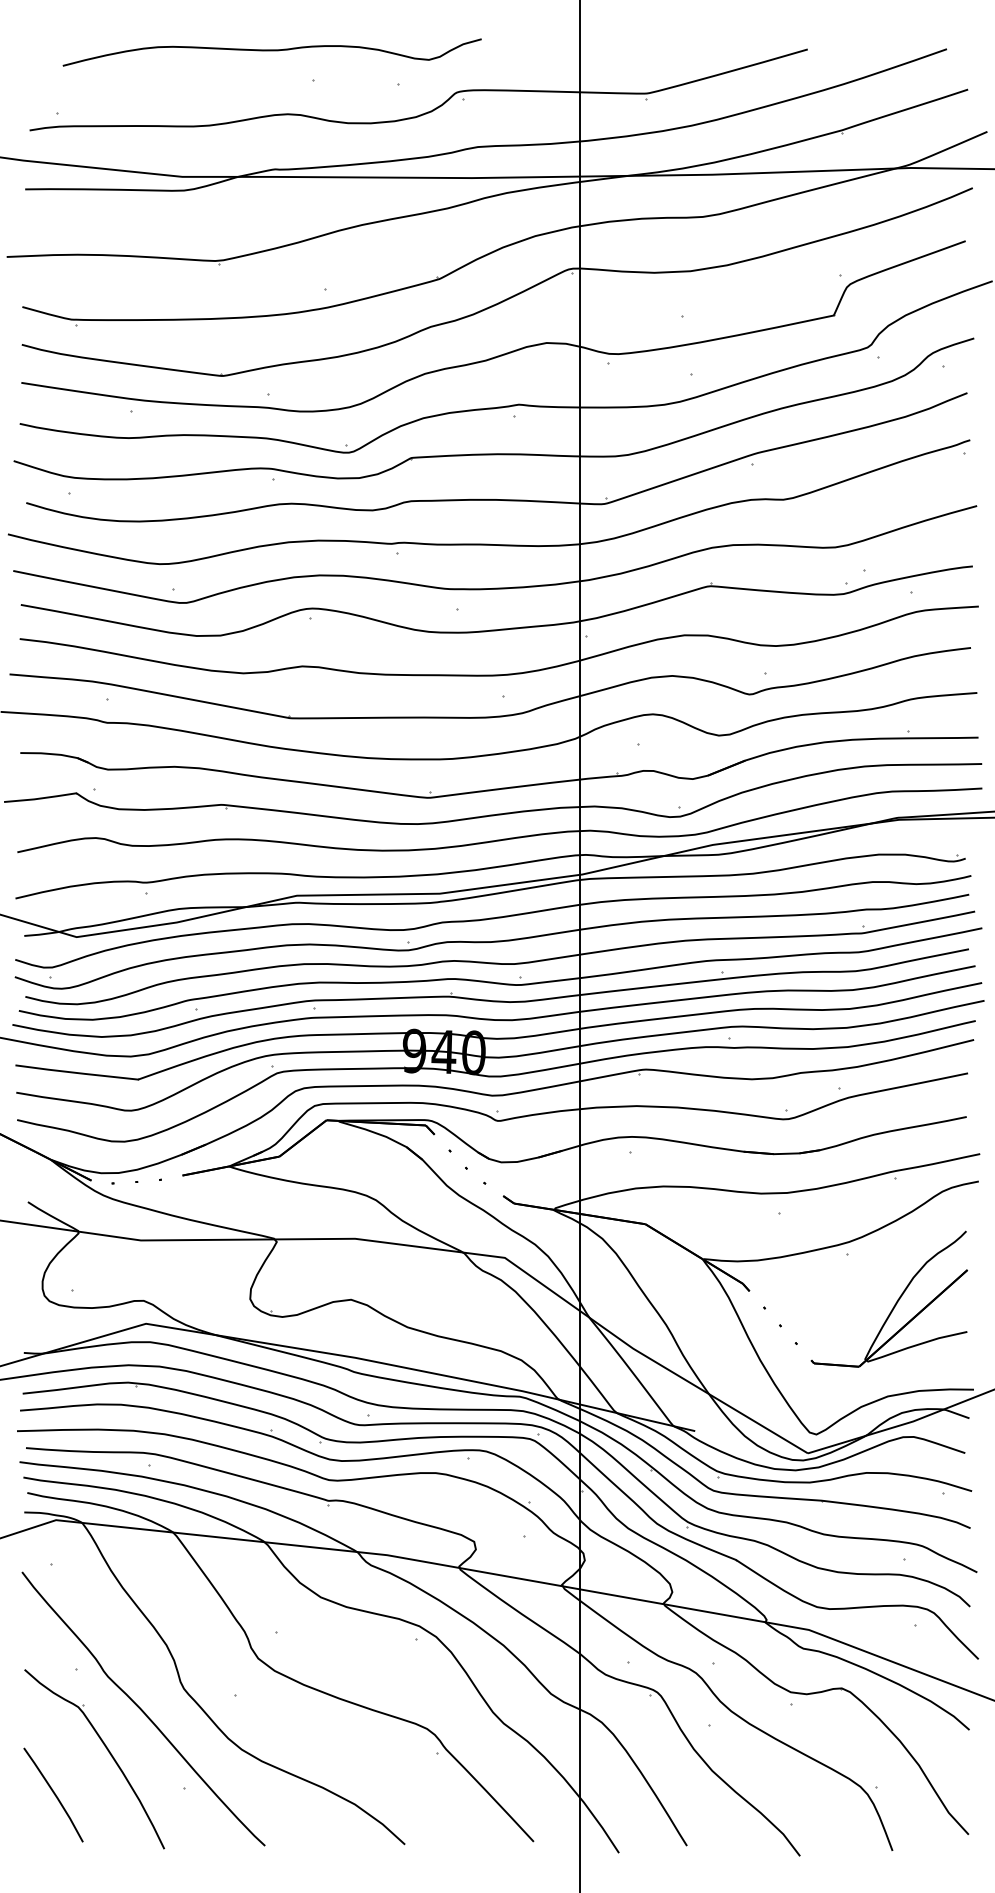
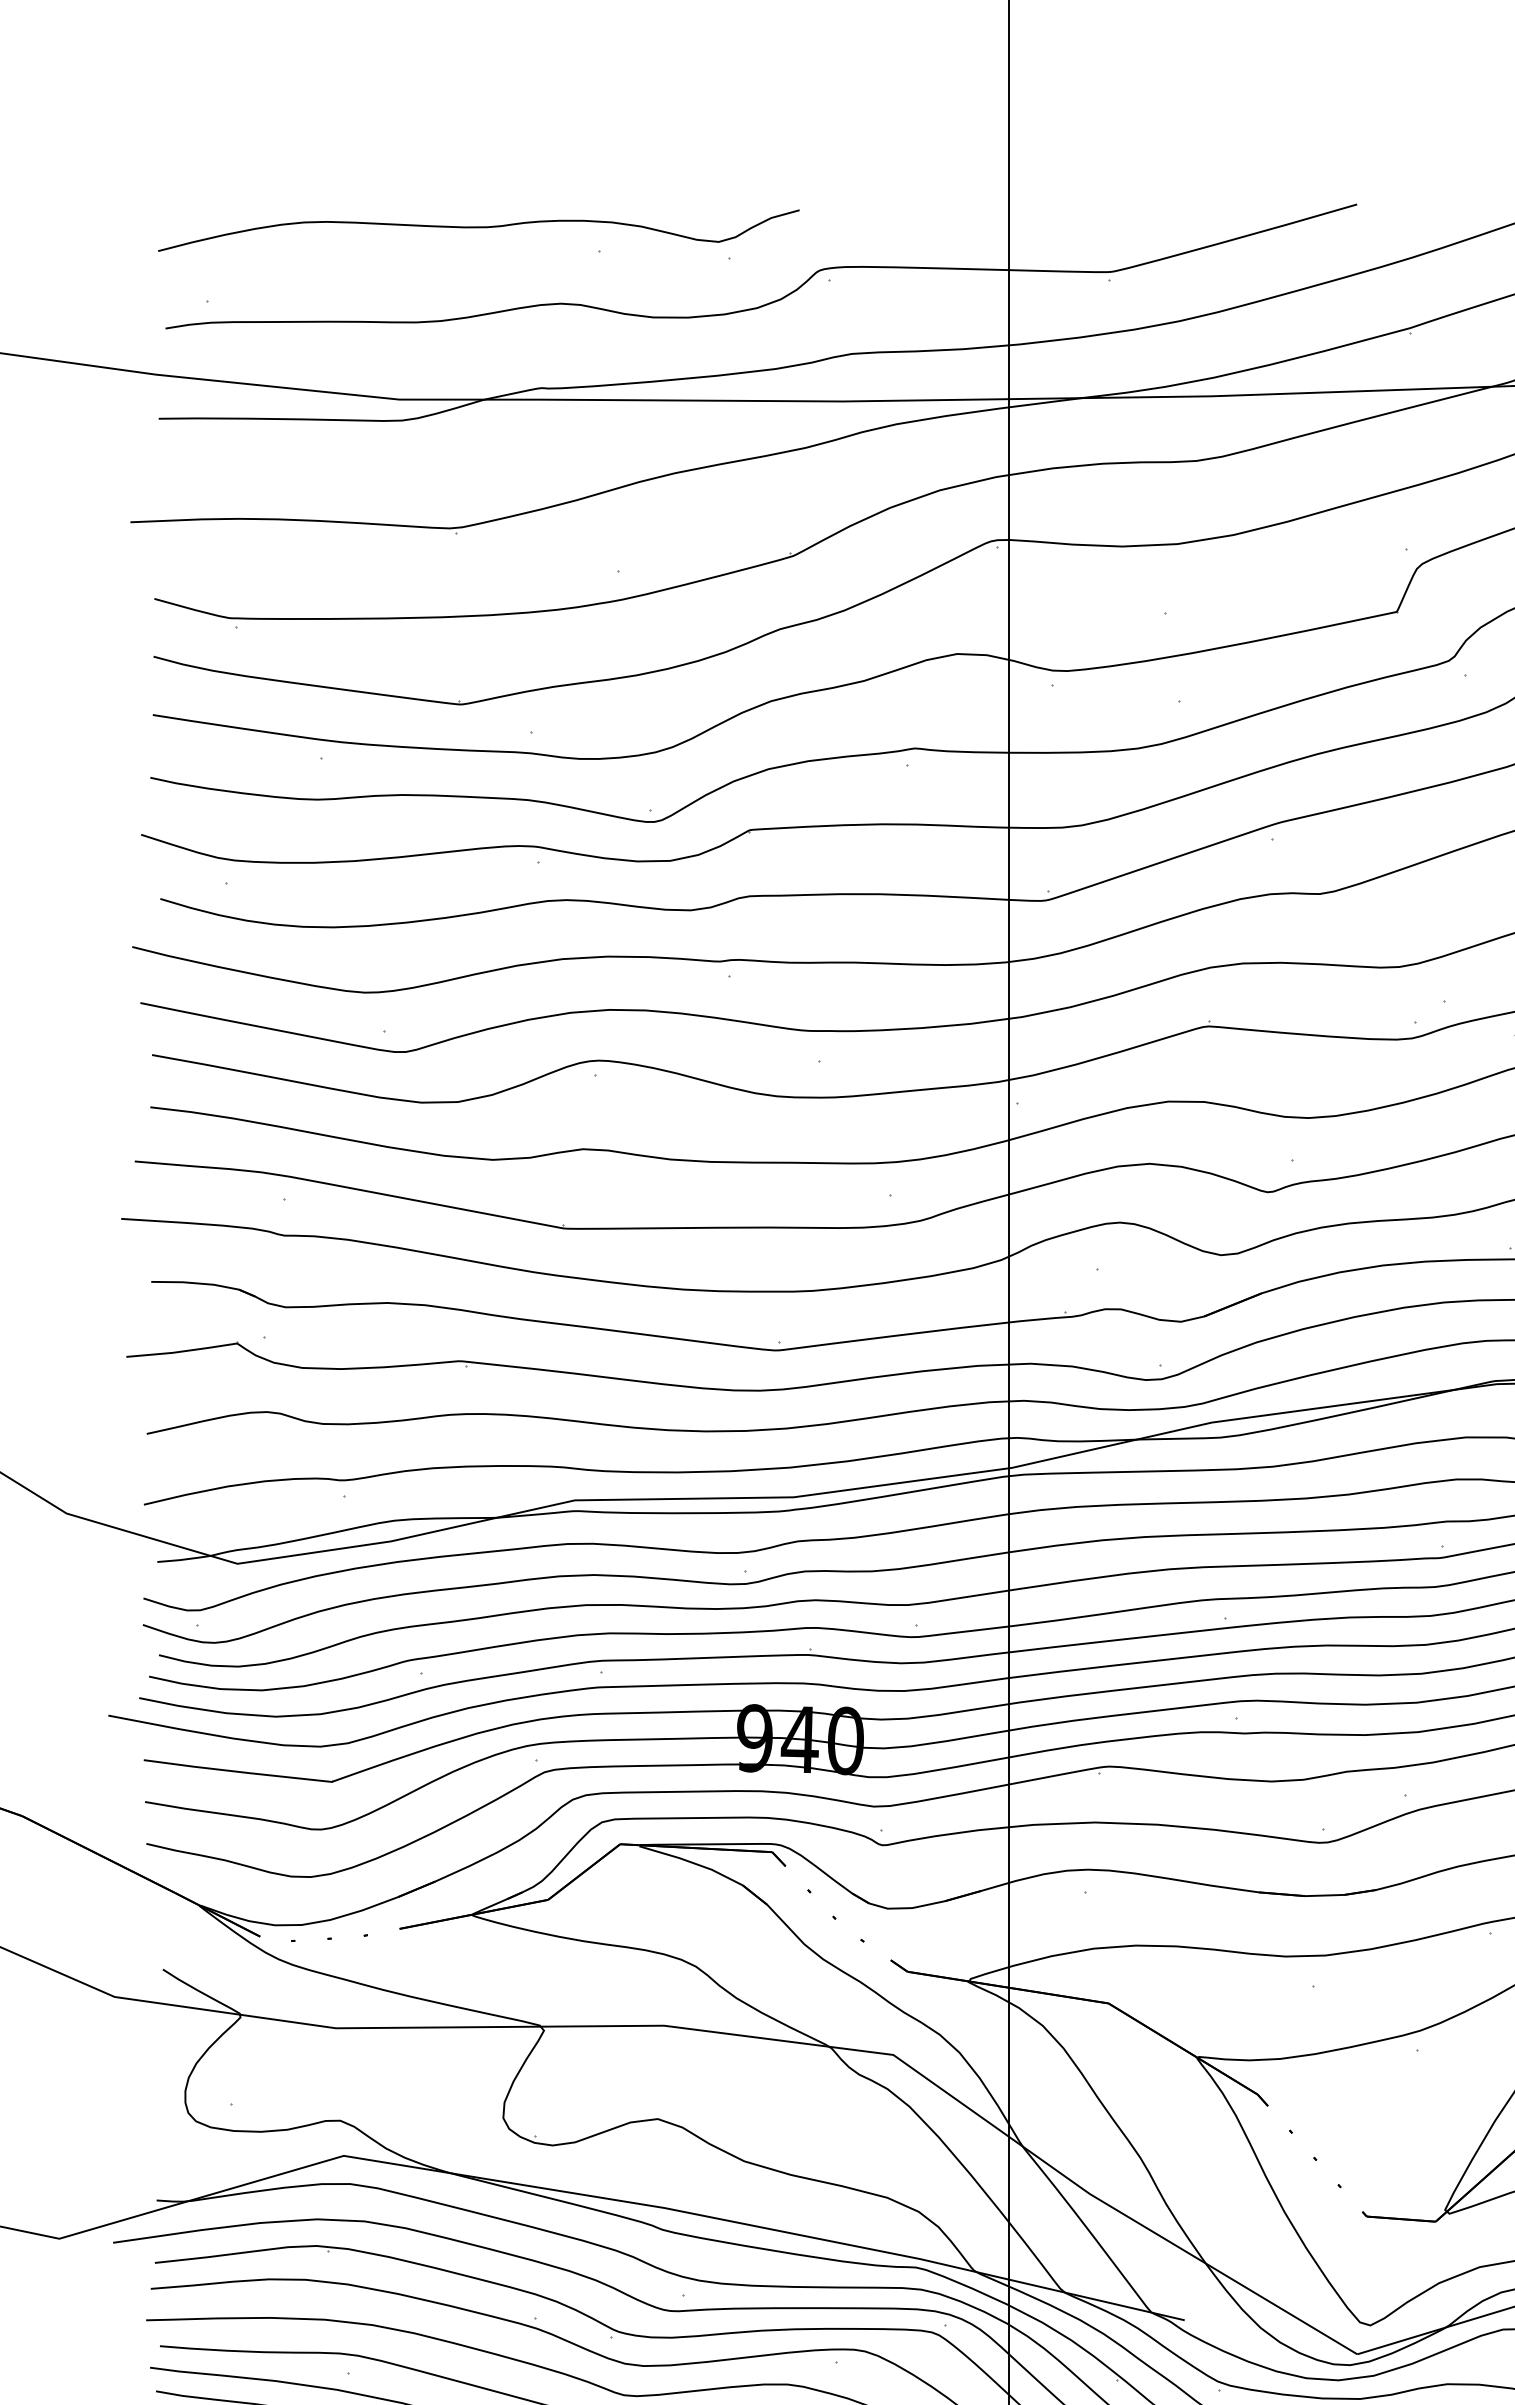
curve: (271, 51) -> (477, 229), moved

